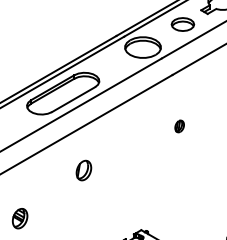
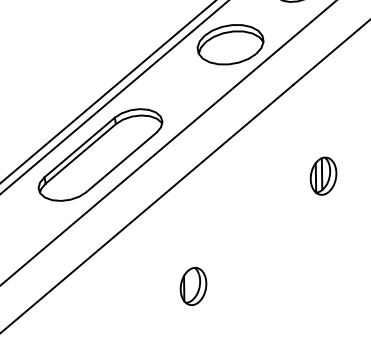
part: (179, 126) -> (323, 176), size x1.67
part: (83, 170) -> (192, 286), moved

